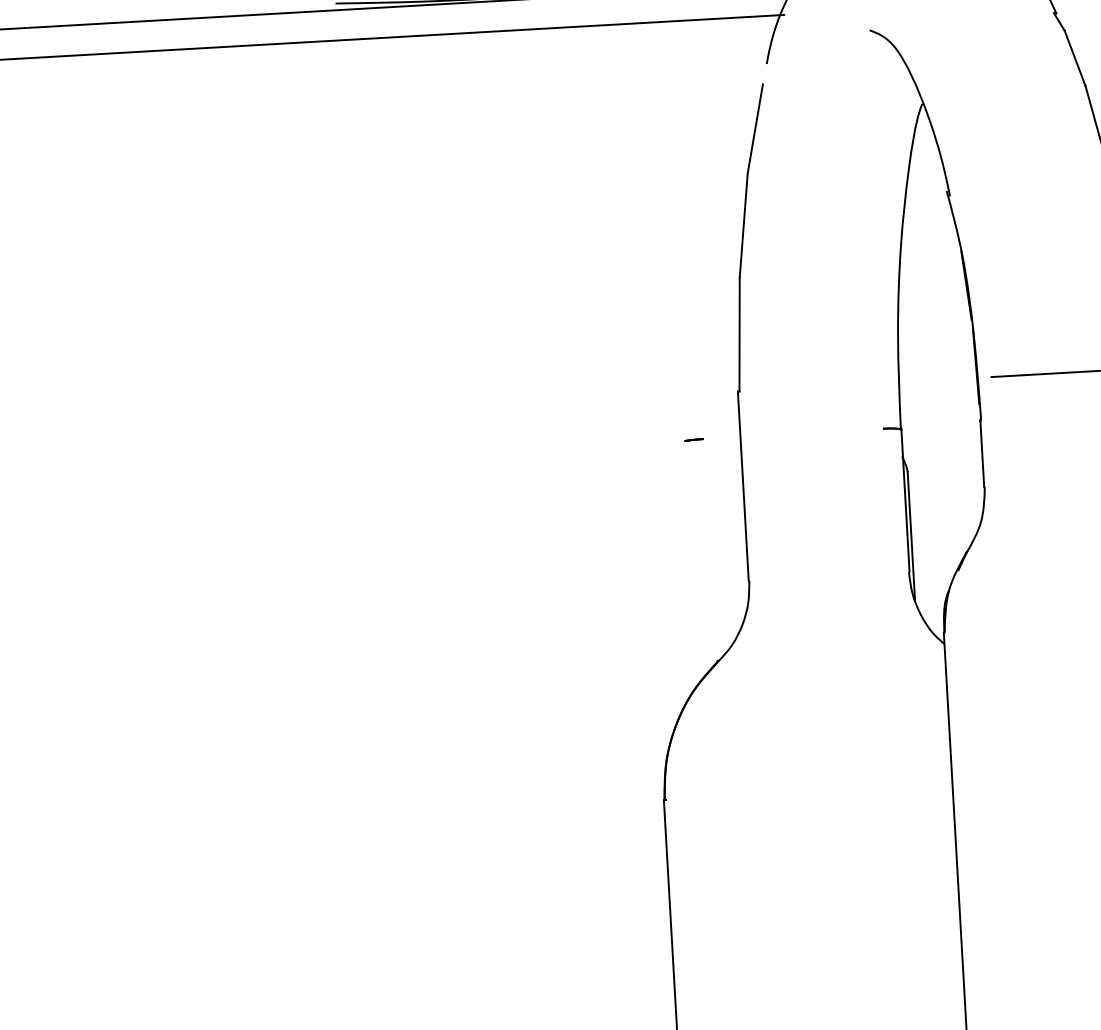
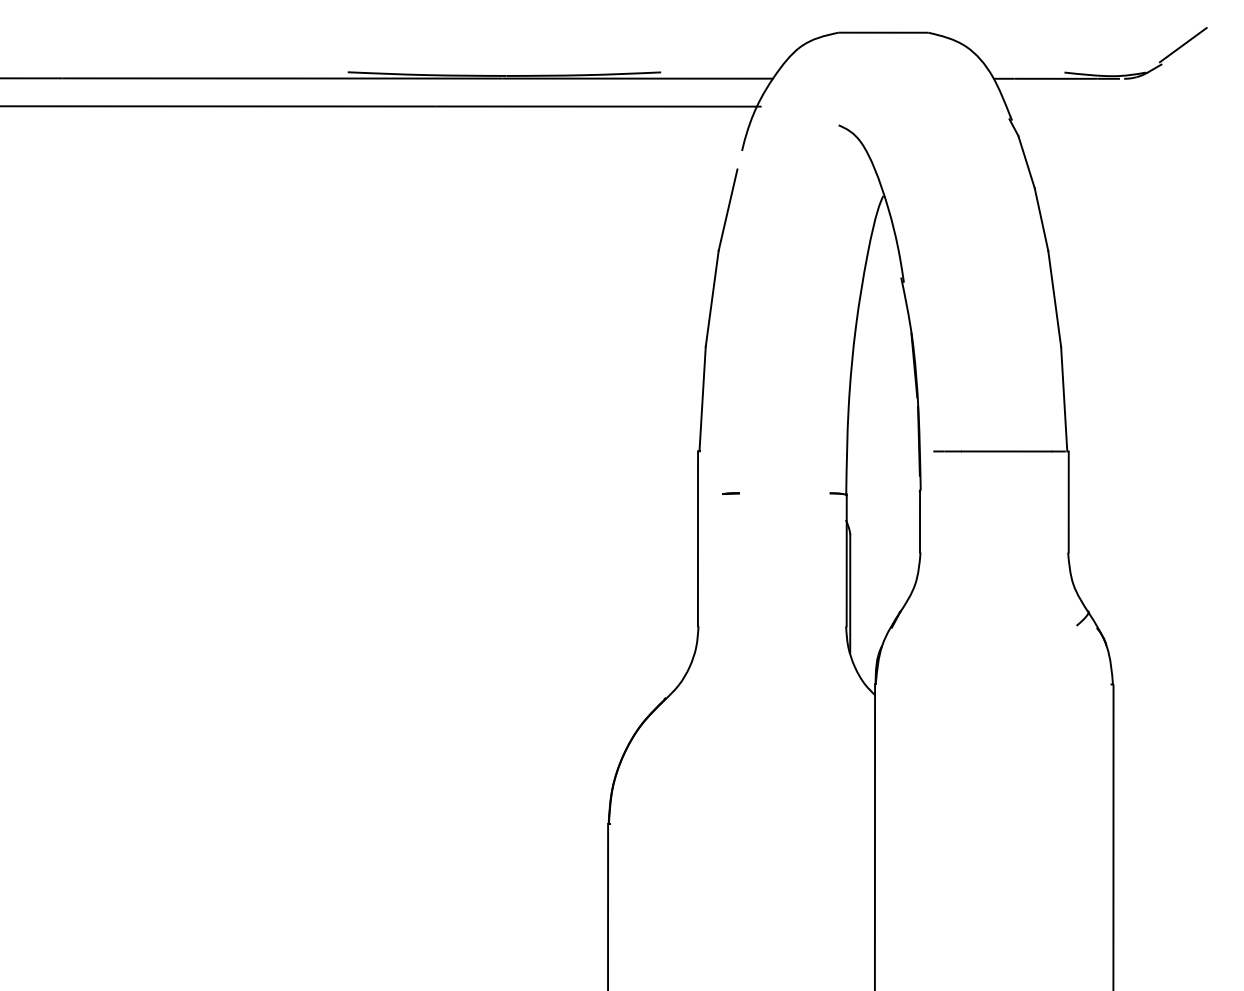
line: (693, 439) -> (730, 493), moved

